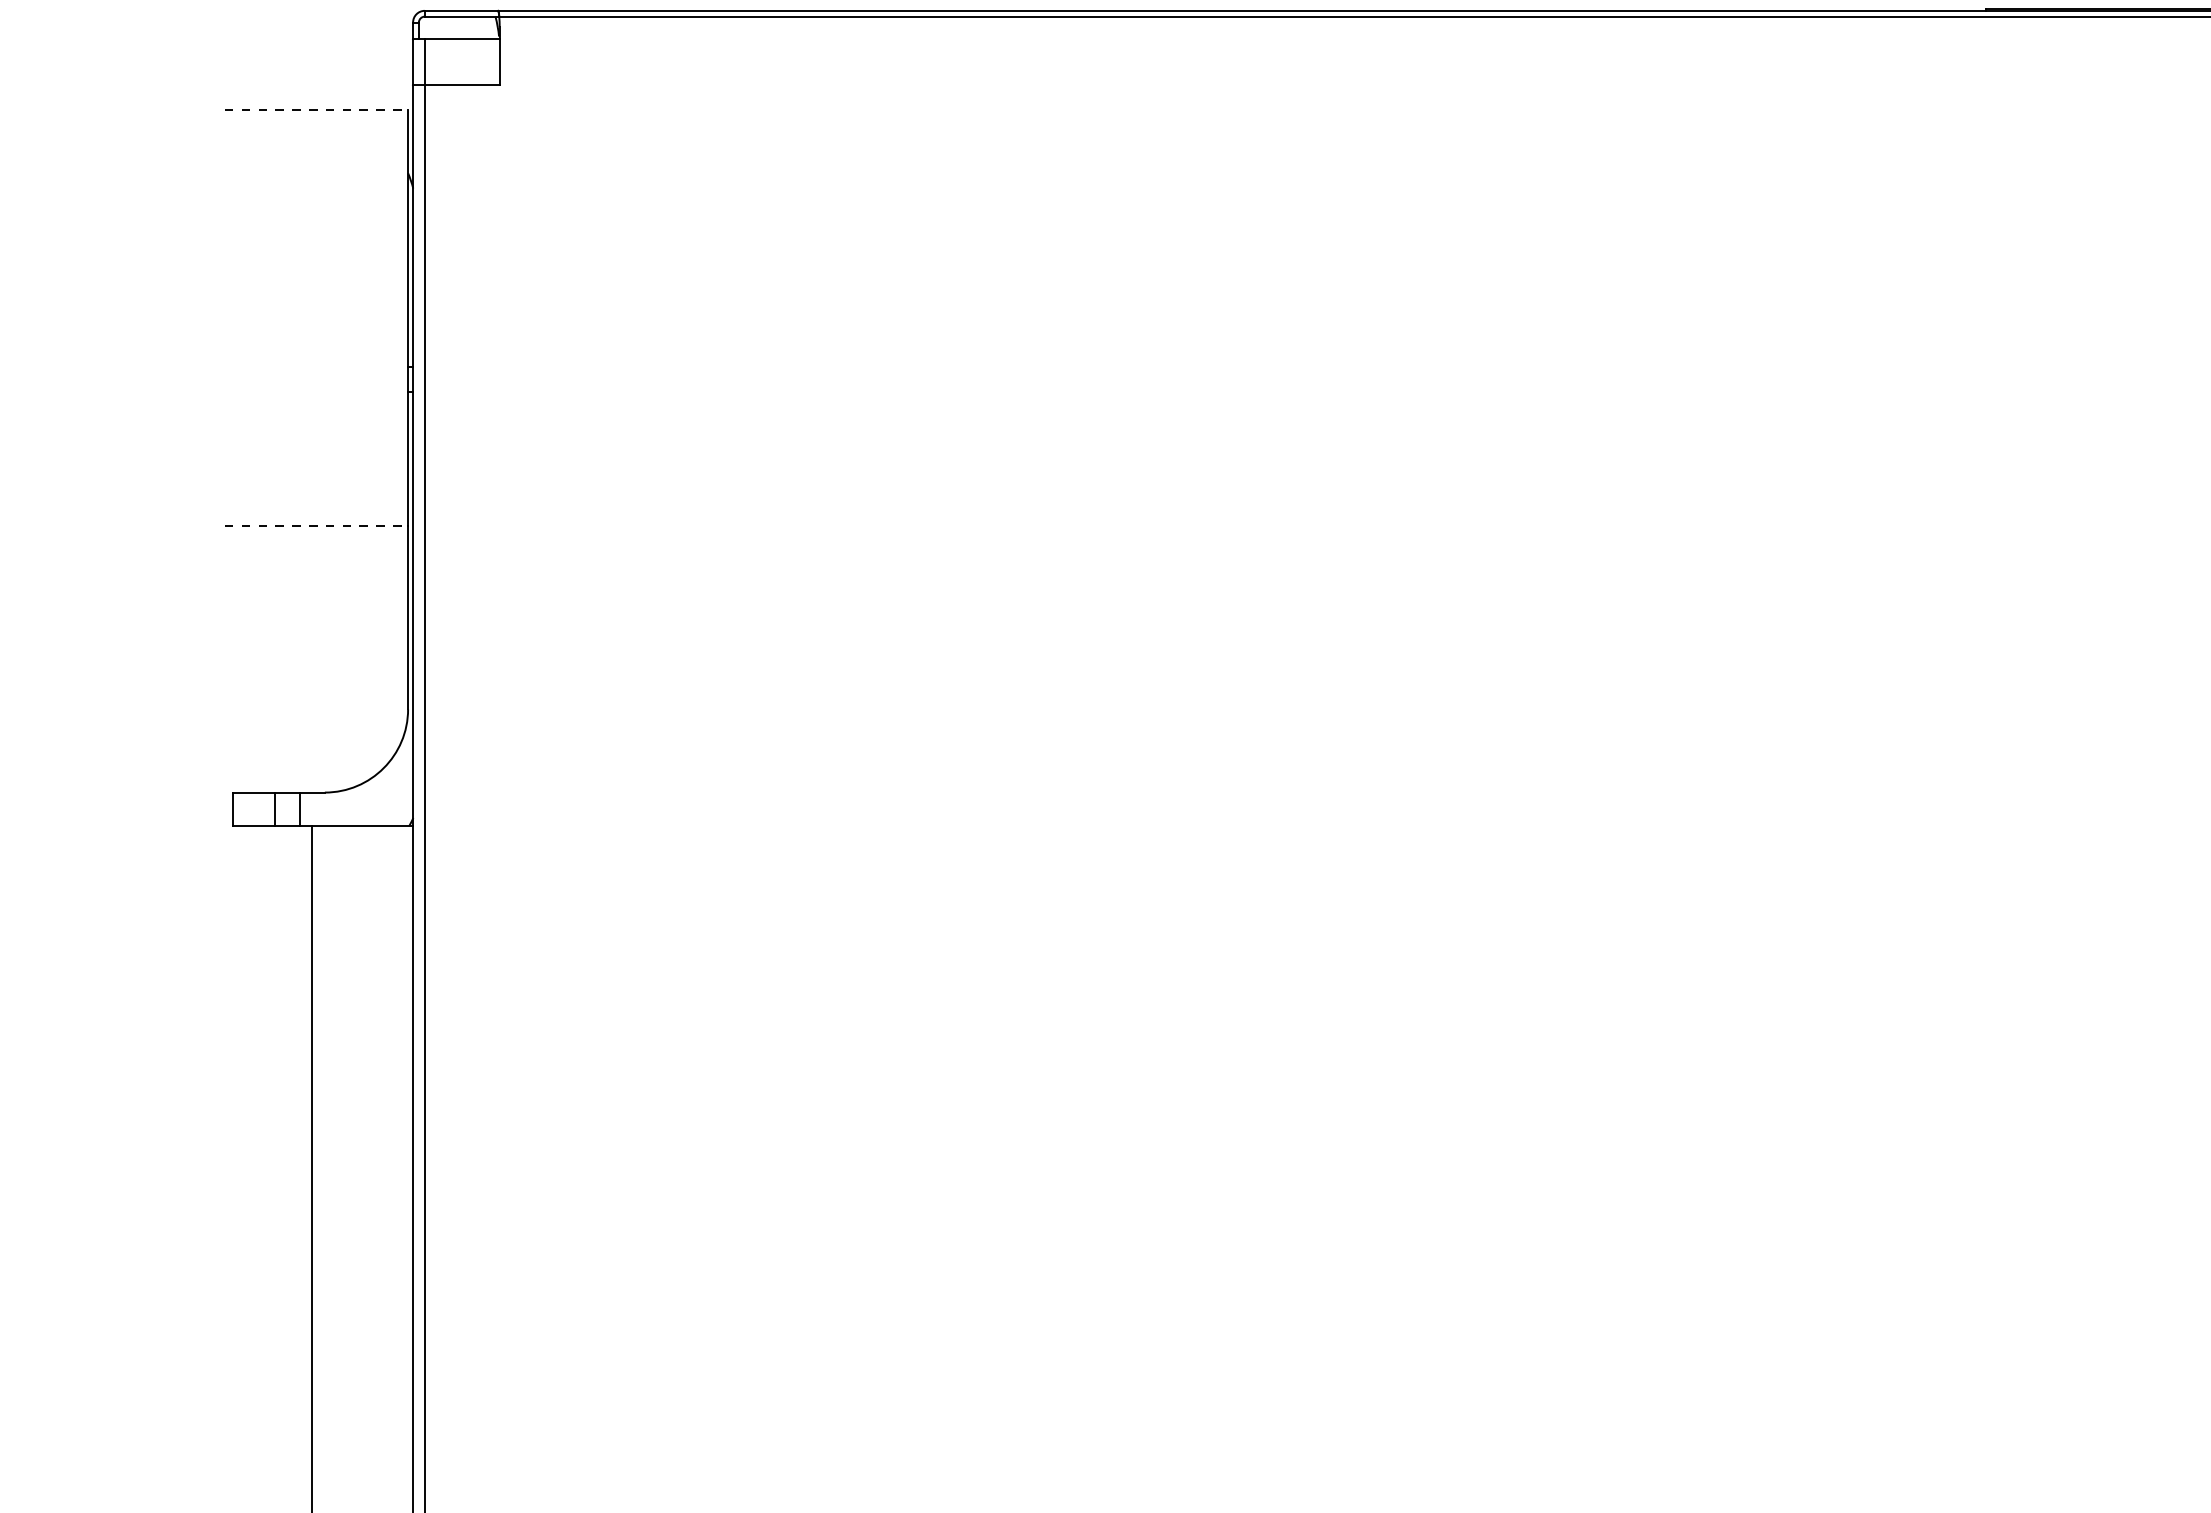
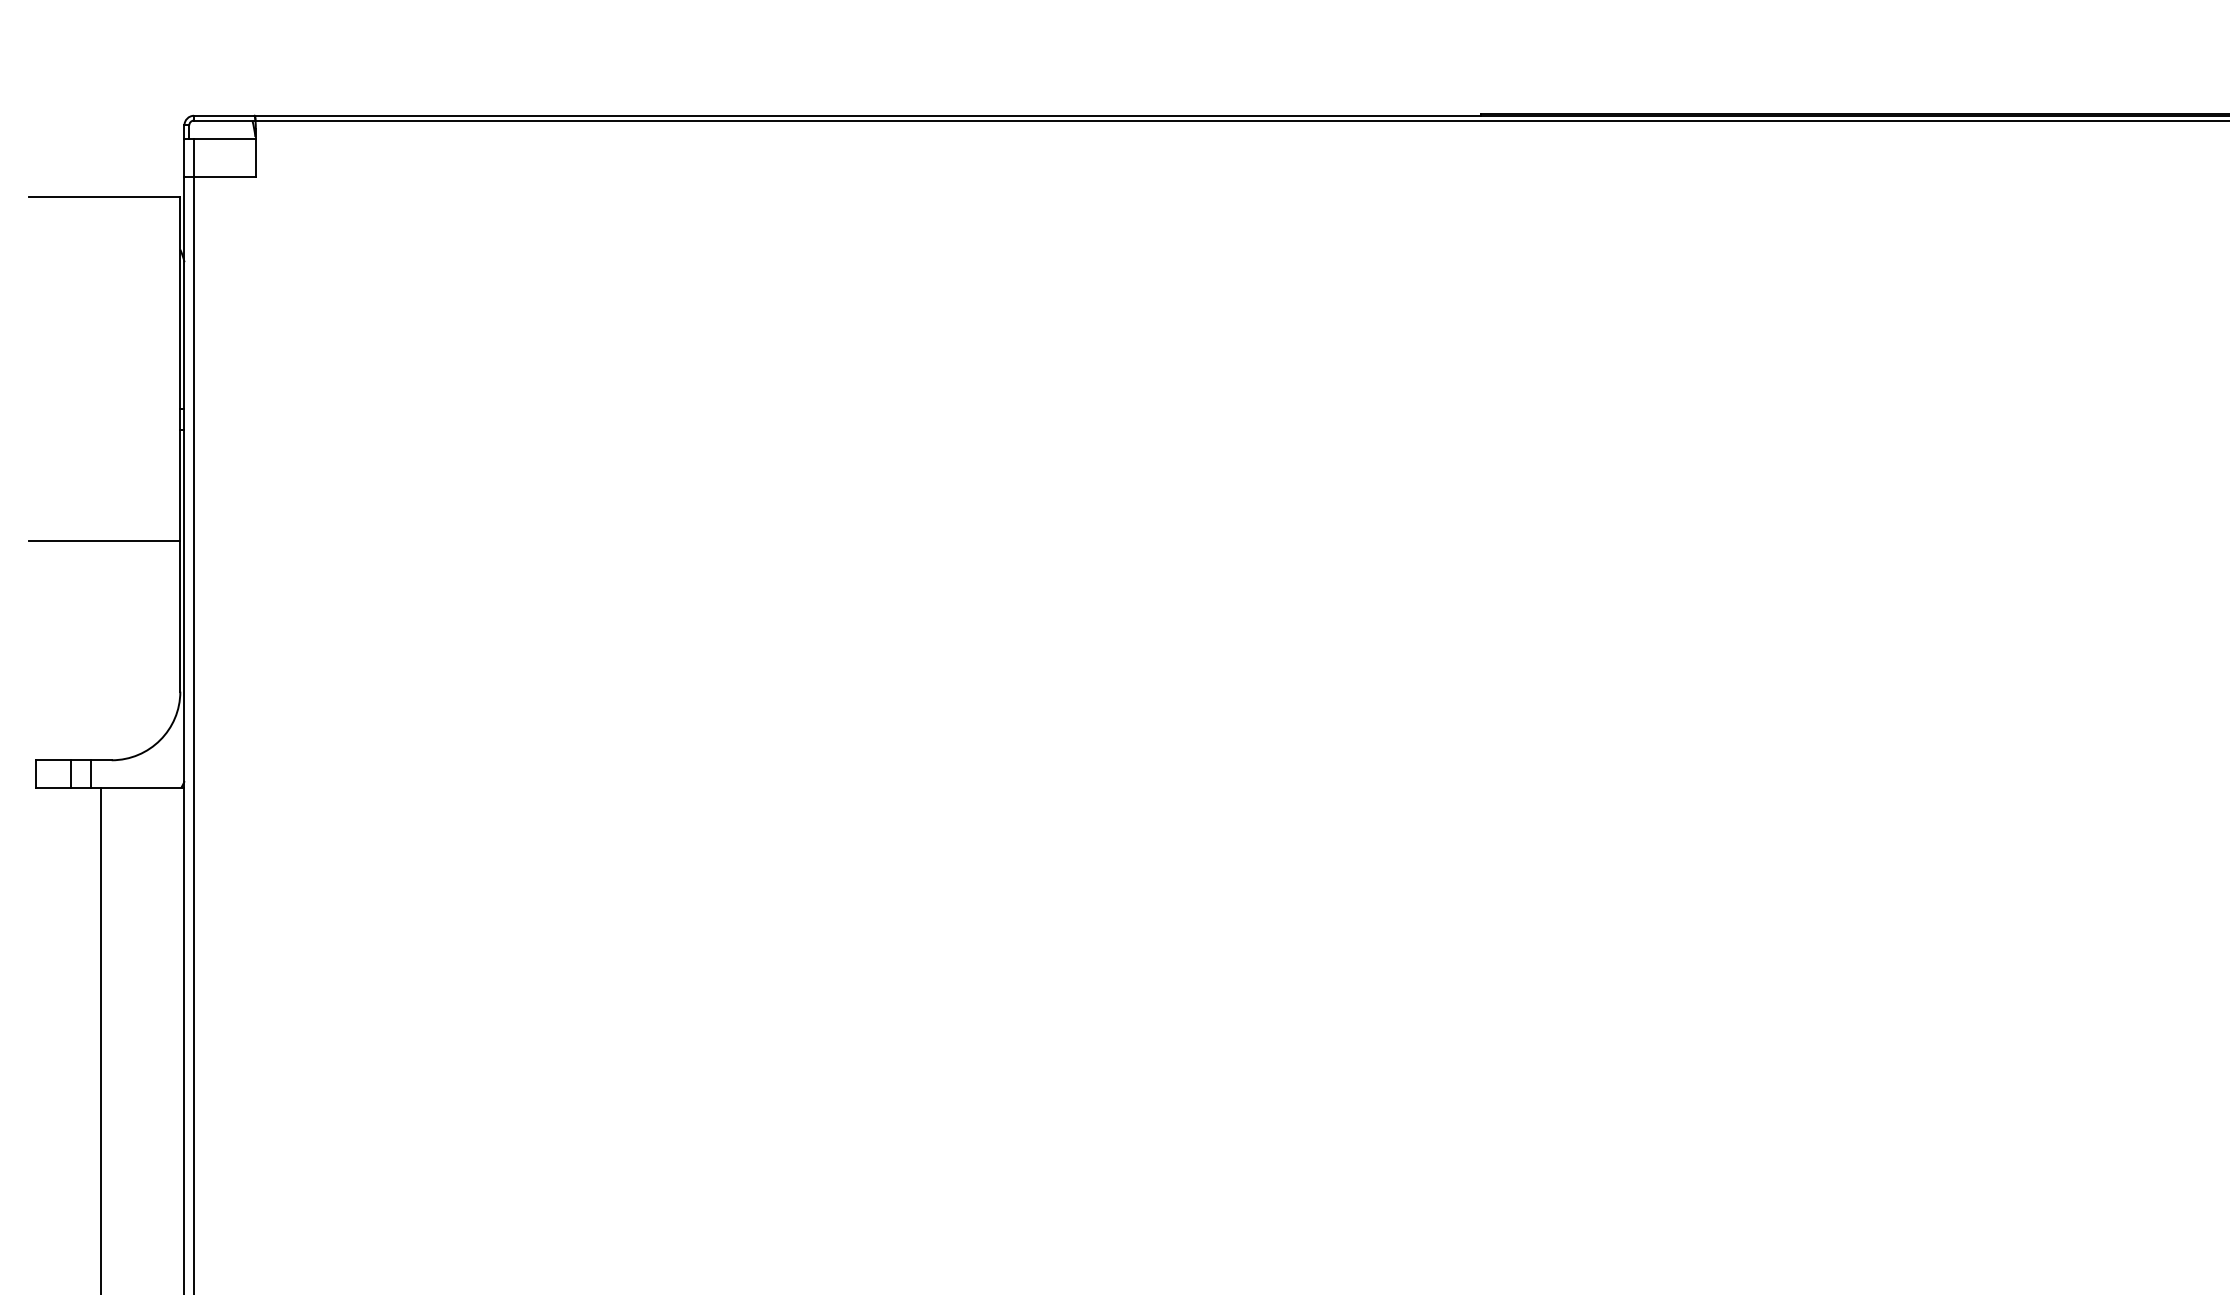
line: (316, 109) -> (104, 197), dashed -> solid
line: (316, 526) -> (104, 540), dashed -> solid

